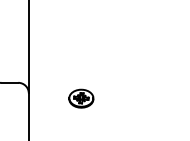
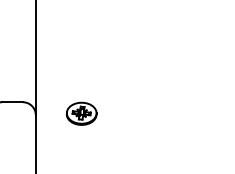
part: (81, 98) -> (81, 113), moved

